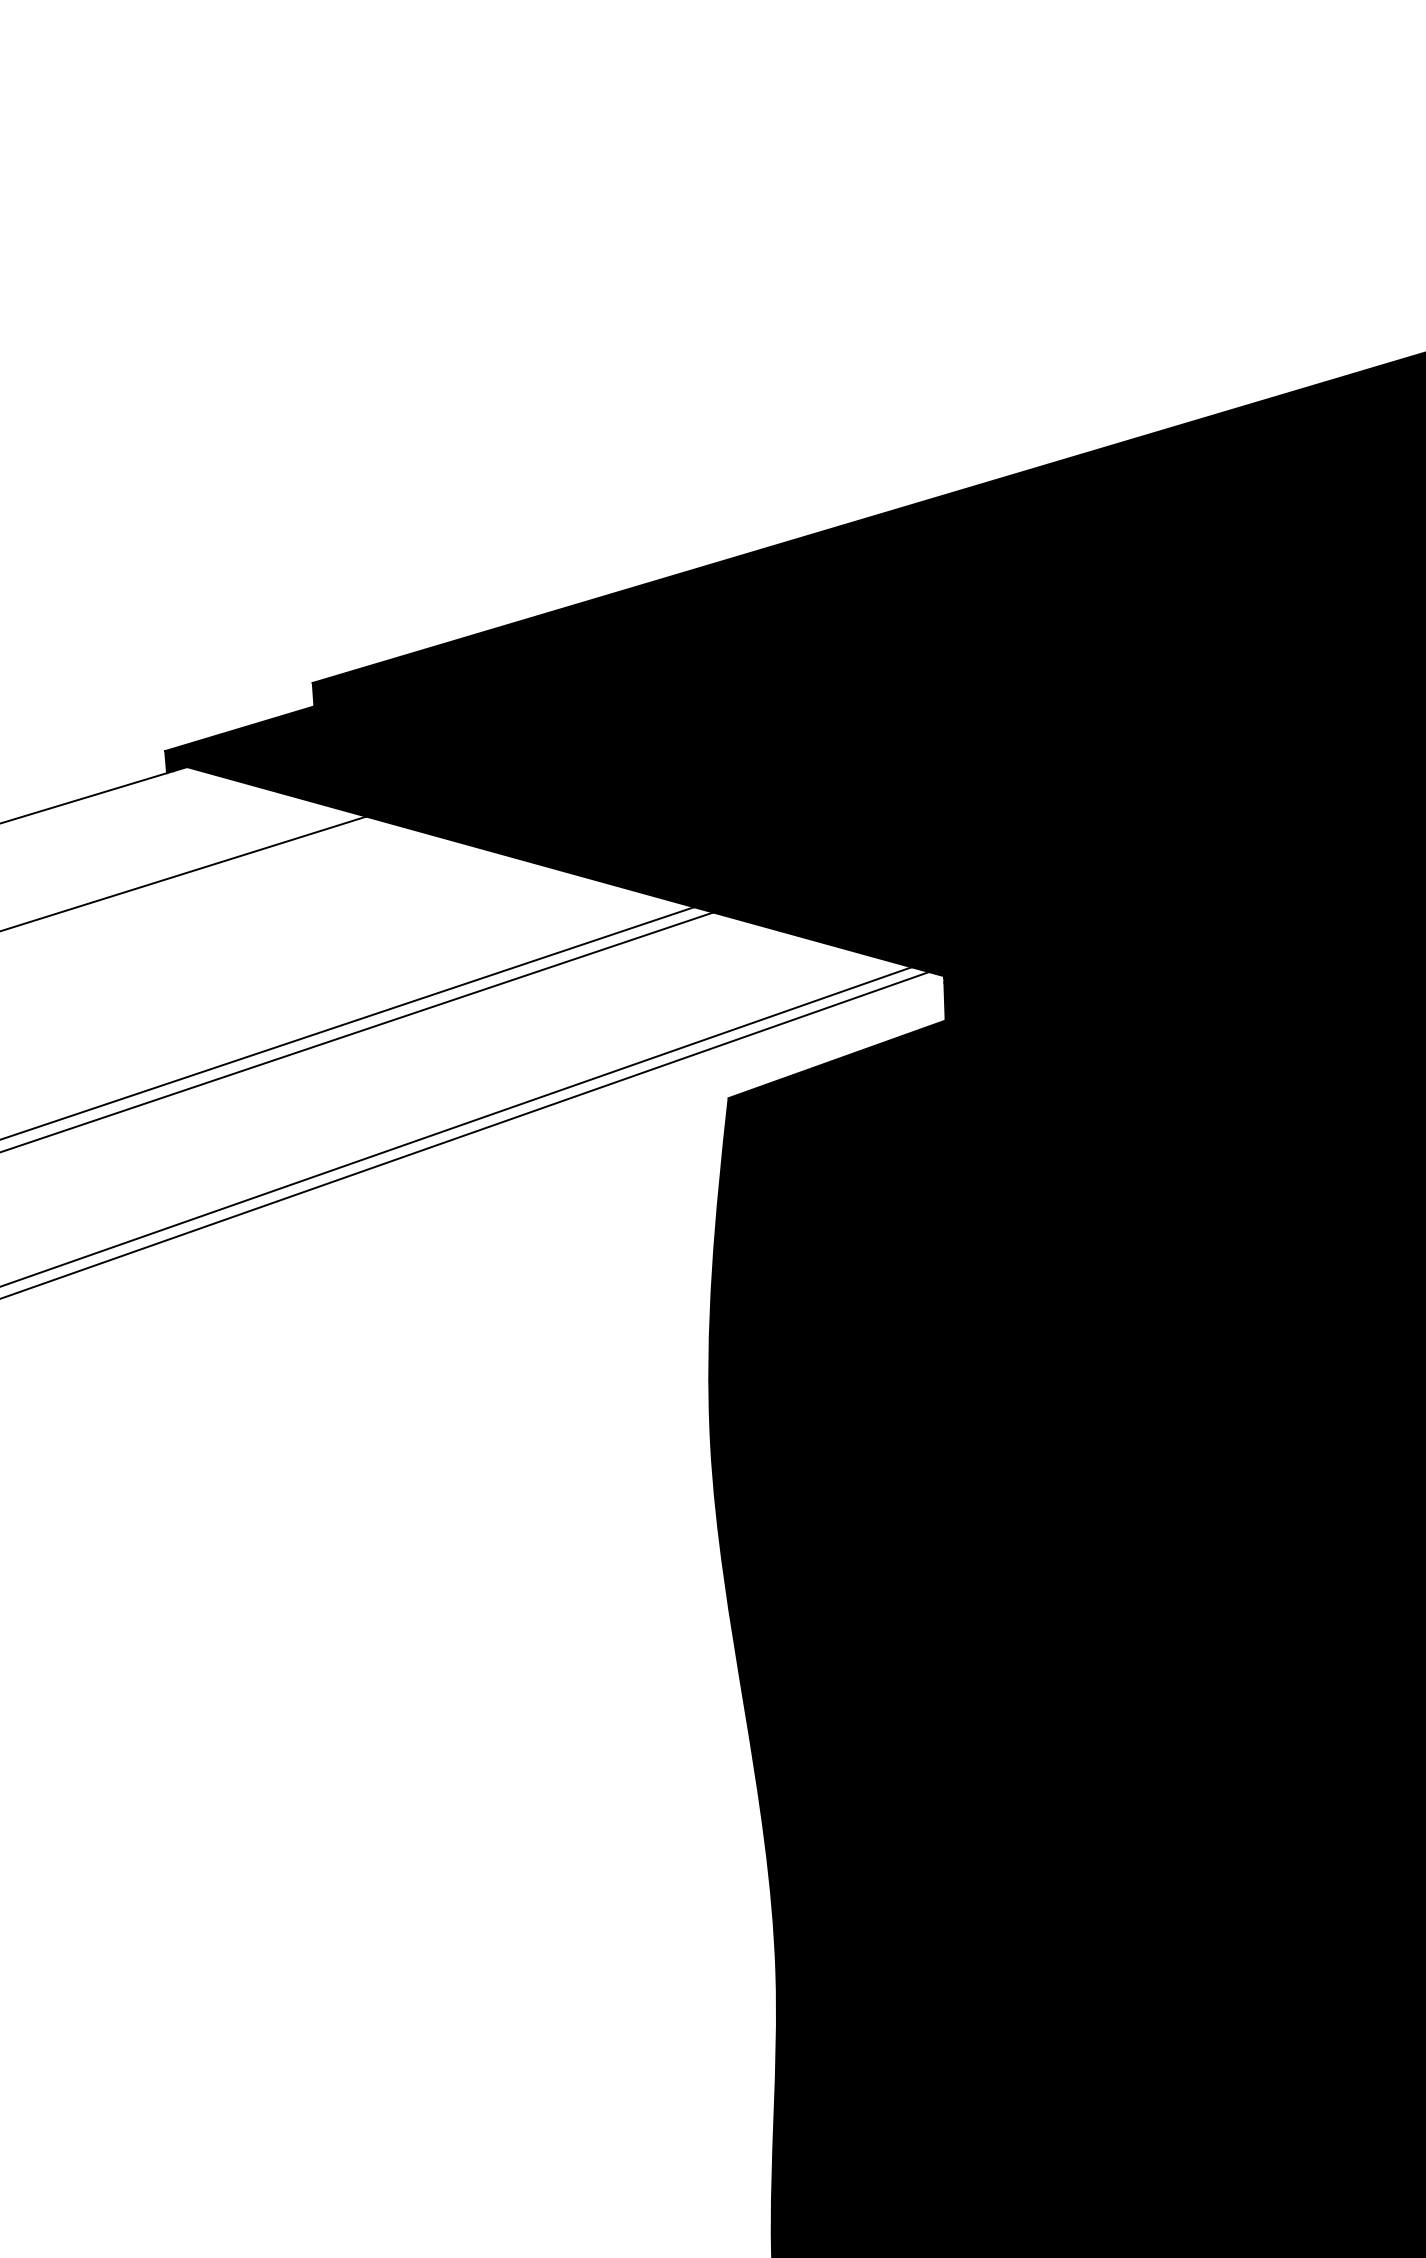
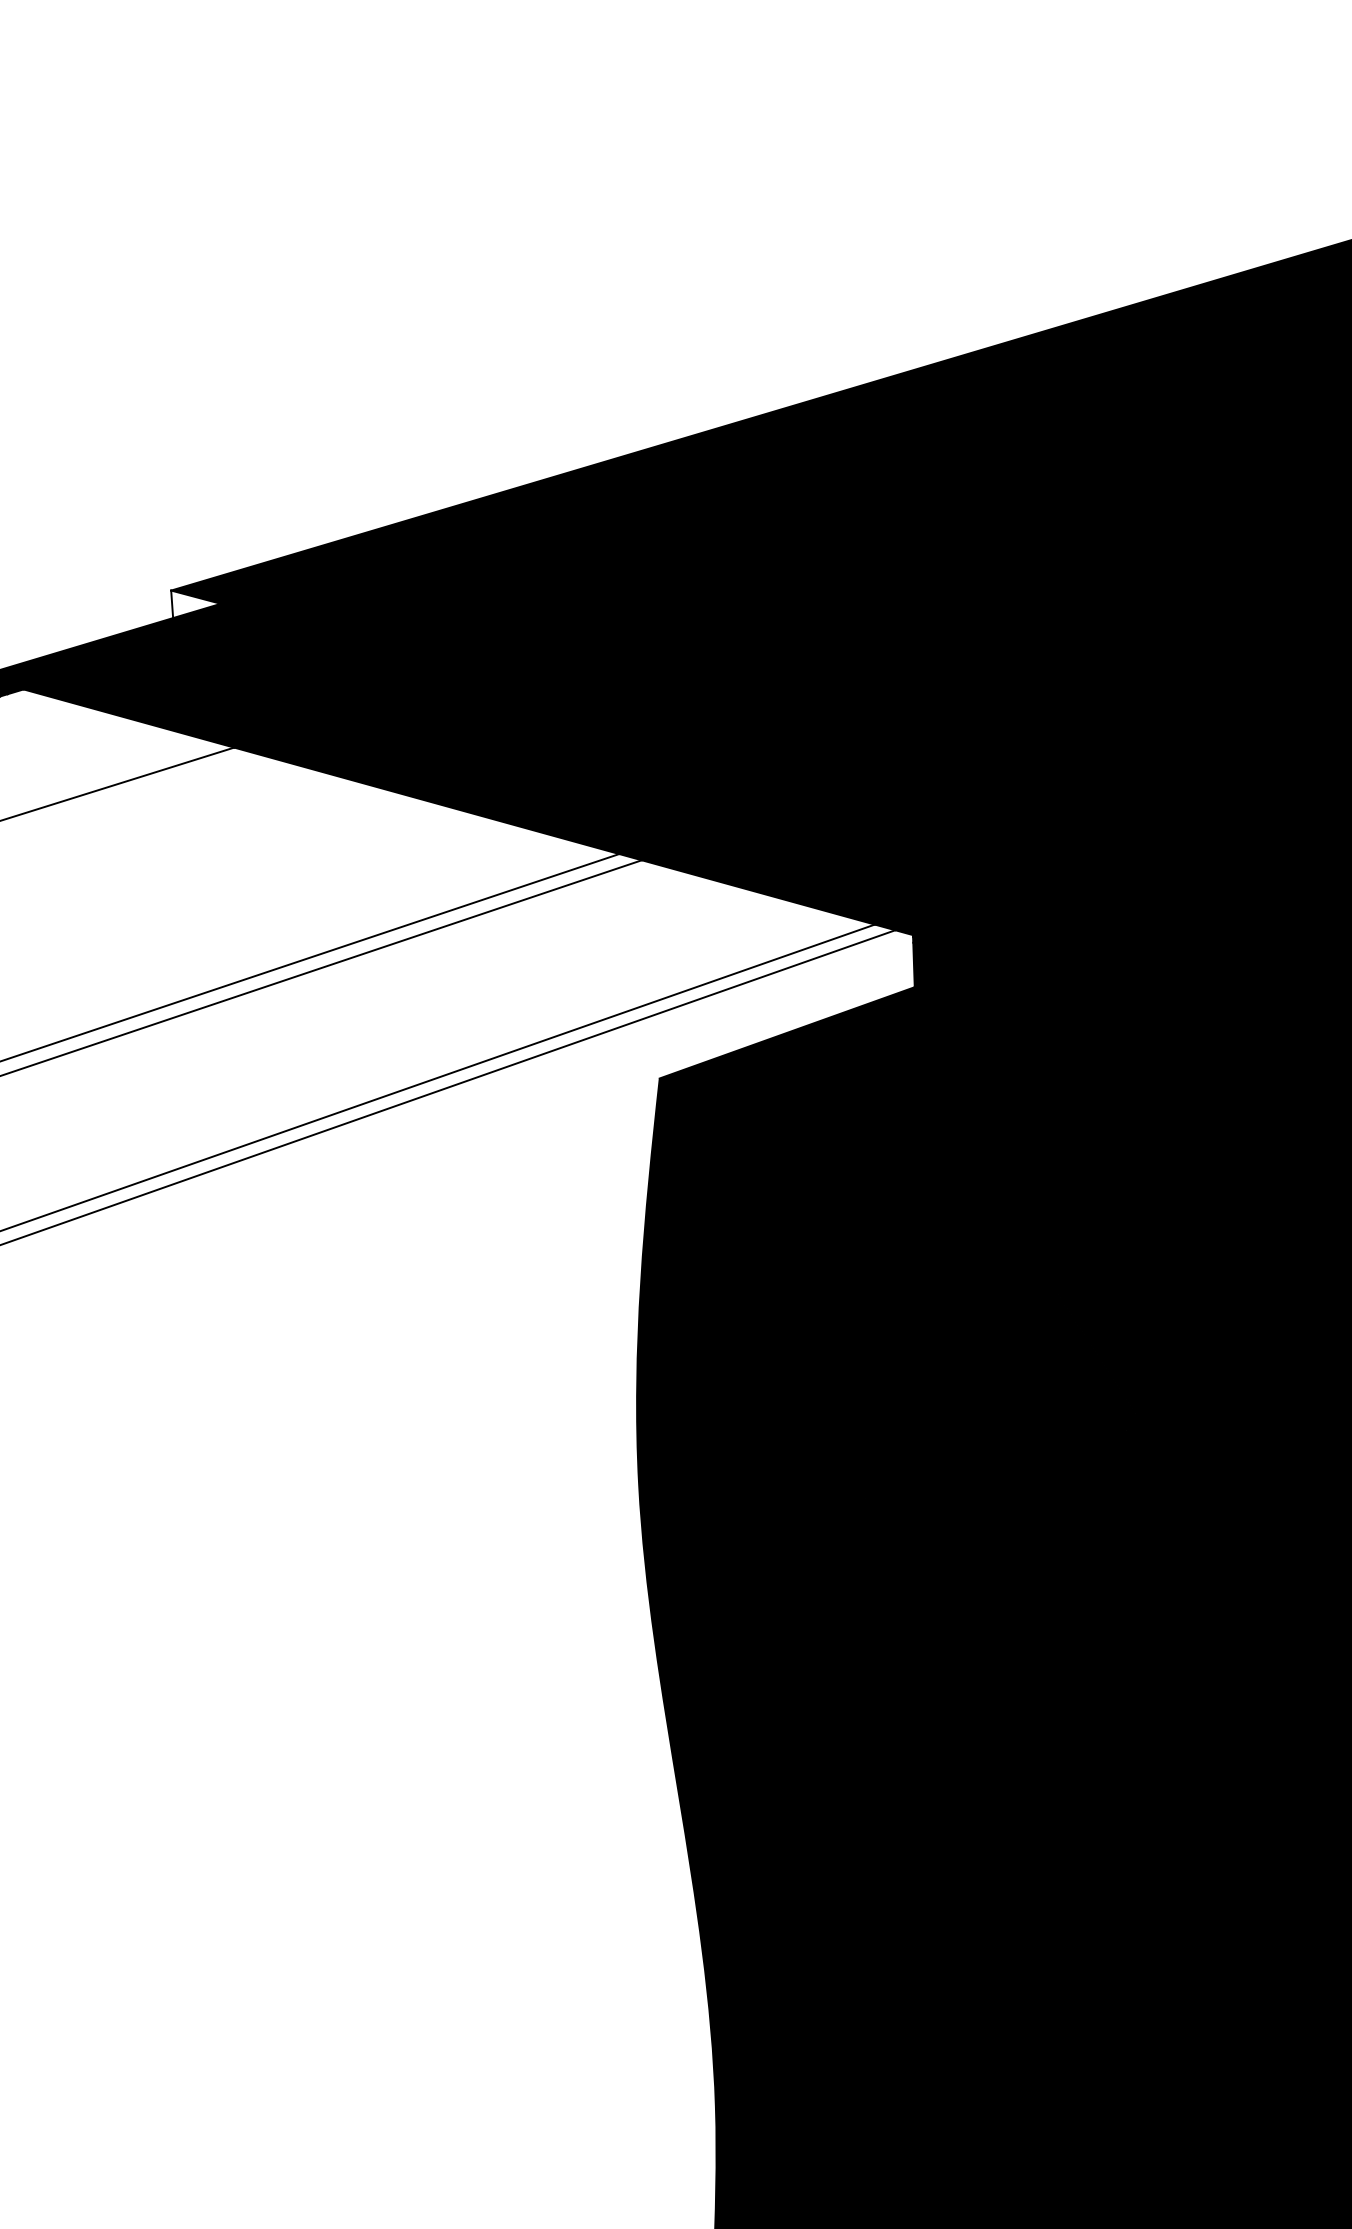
fill: (333, 694) -> (195, 604), removed

